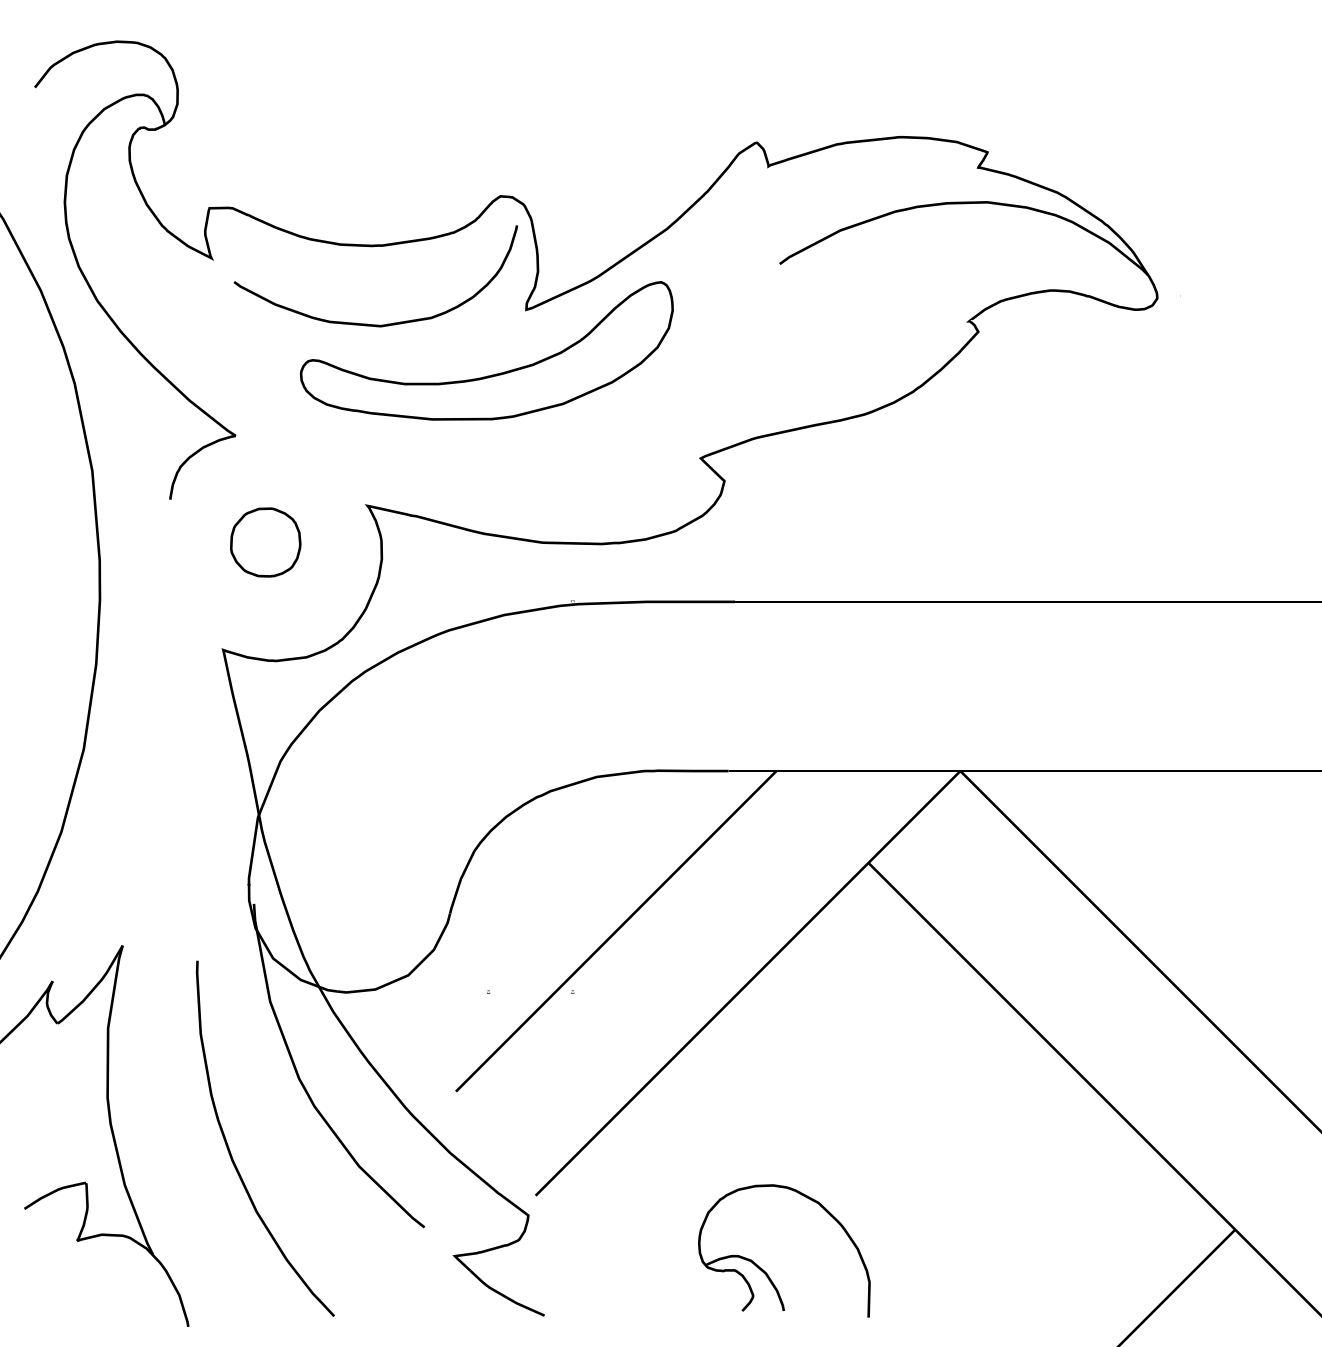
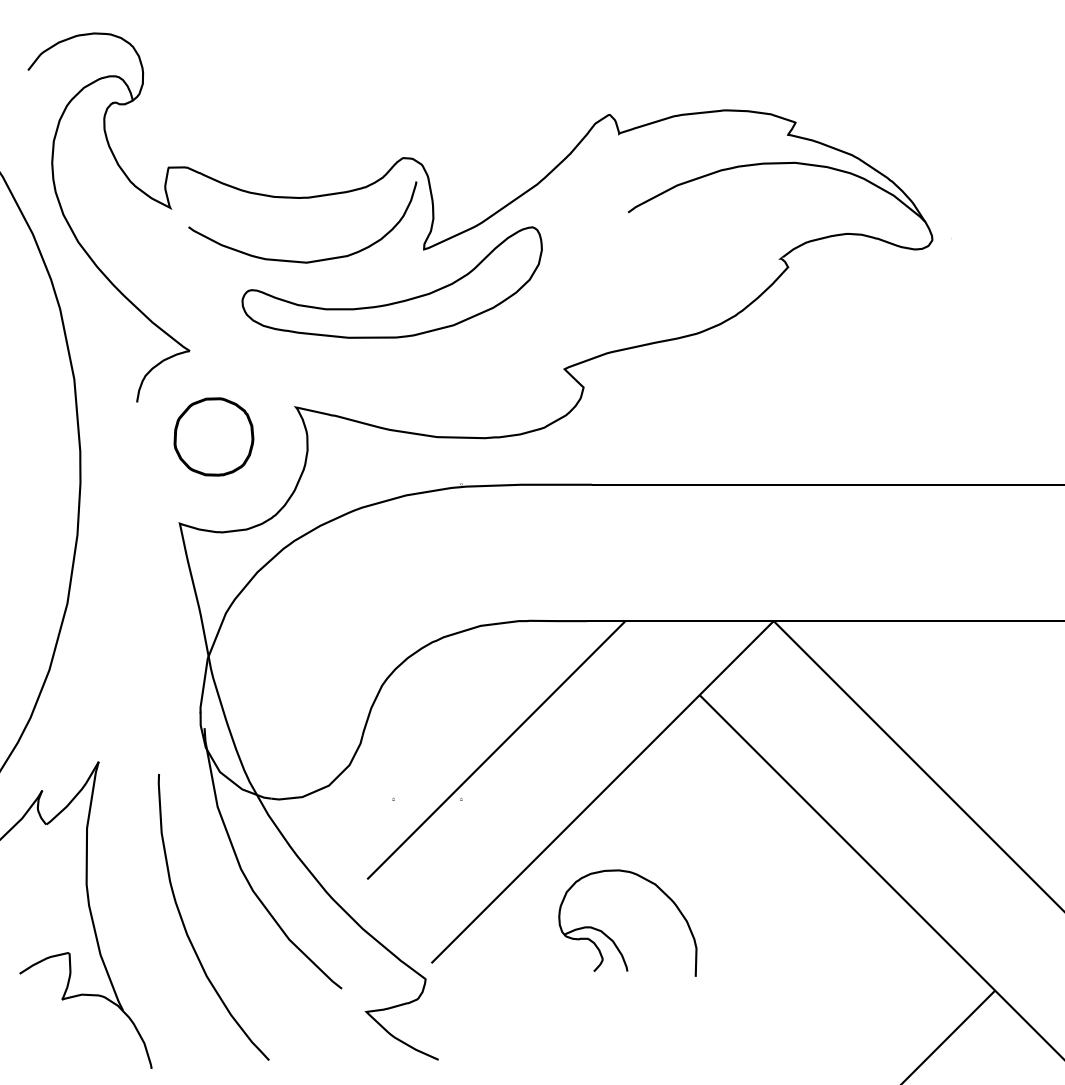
part: (265, 542) -> (213, 436), size x1.4
part: (764, 1270) -> (611, 938), moved

